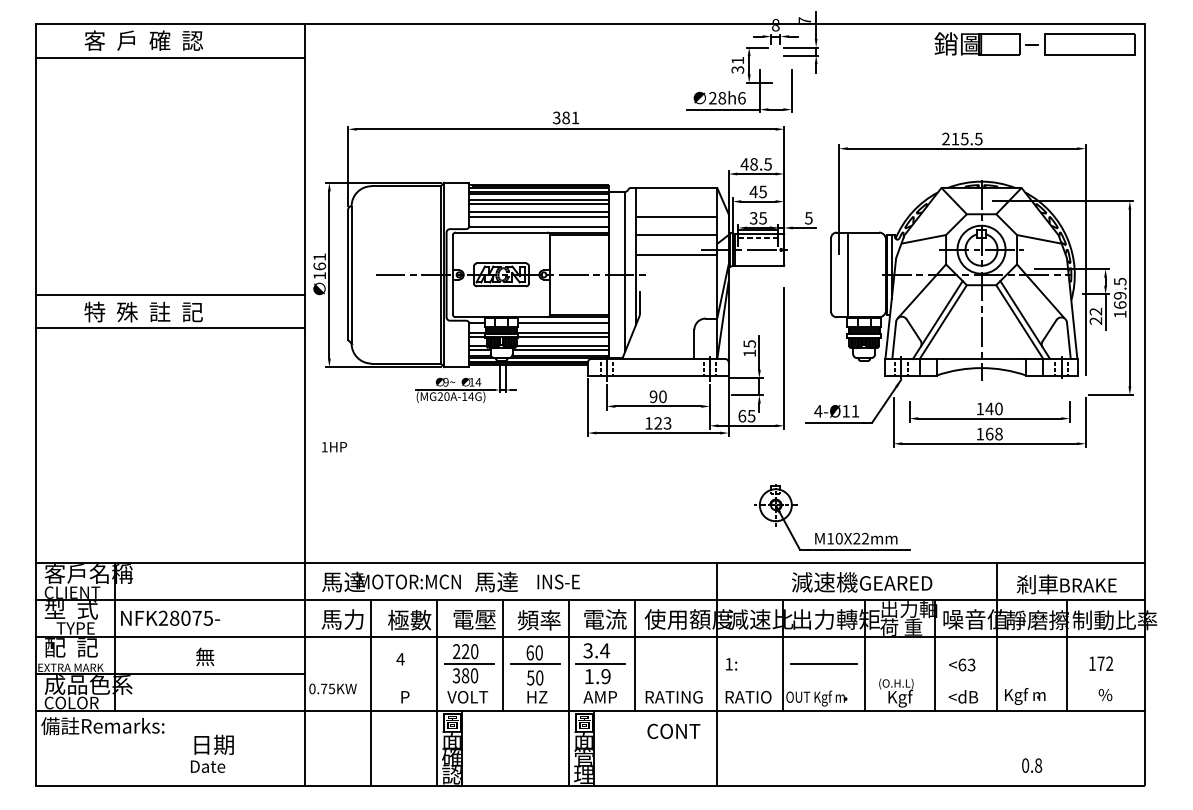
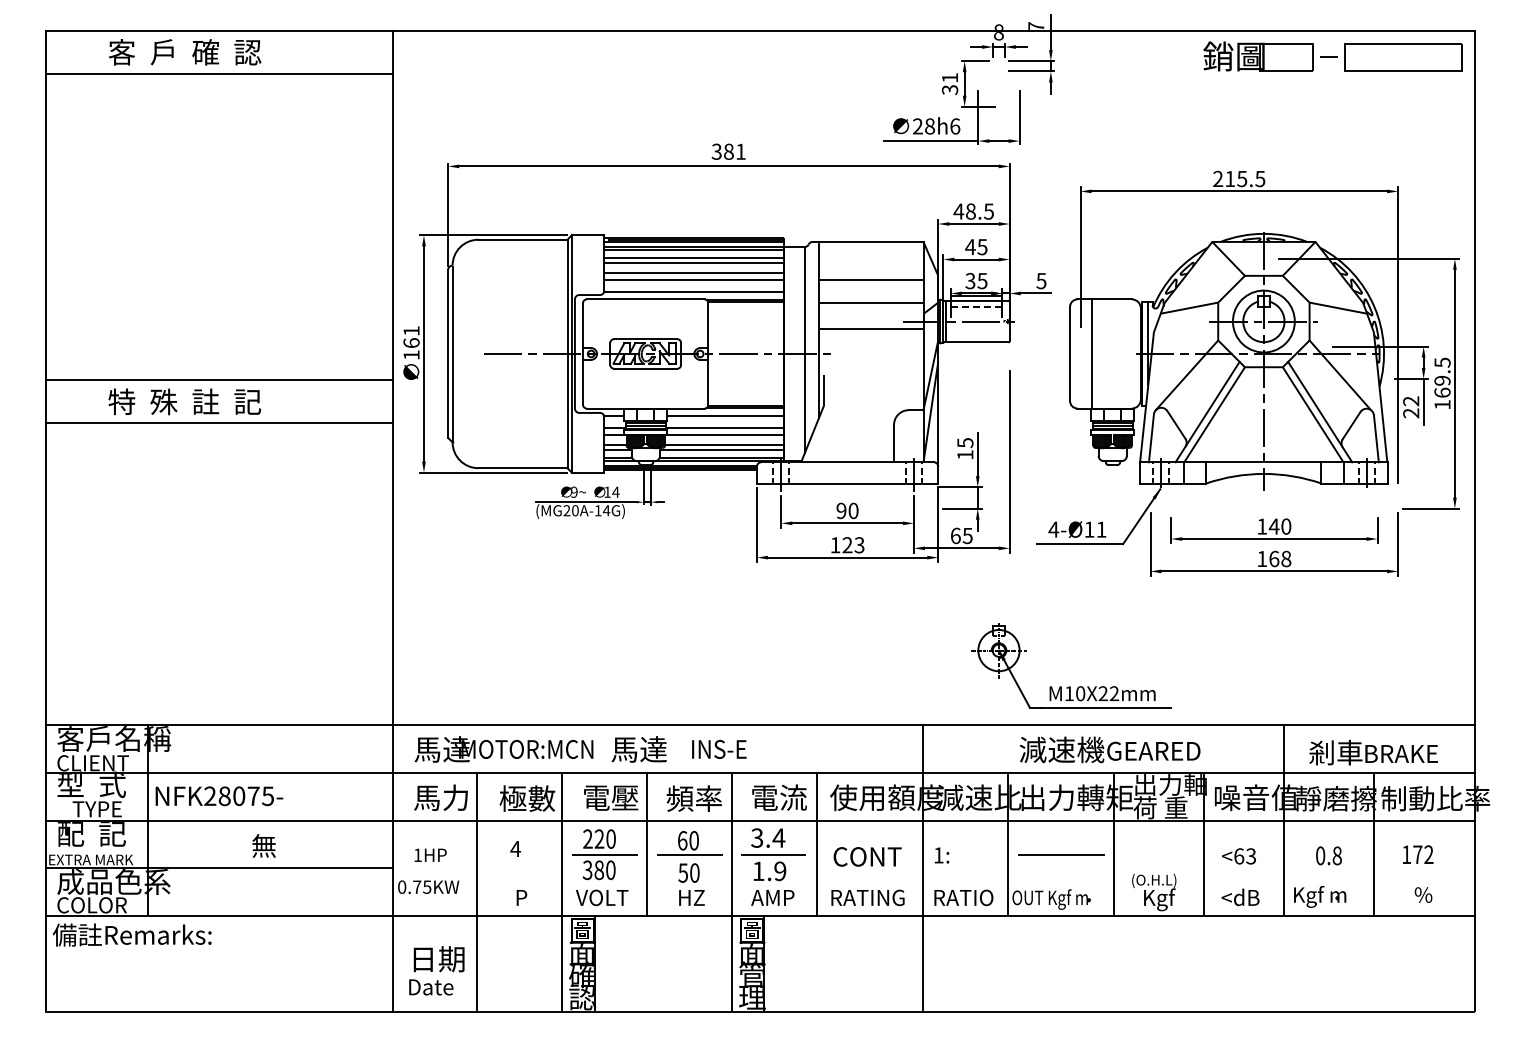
text: (334, 447) -> (430, 855), moved
text: (673, 730) -> (867, 855), moved
text: (212, 753) -> (437, 970), moved
text: (1032, 765) -> (1329, 855), moved

